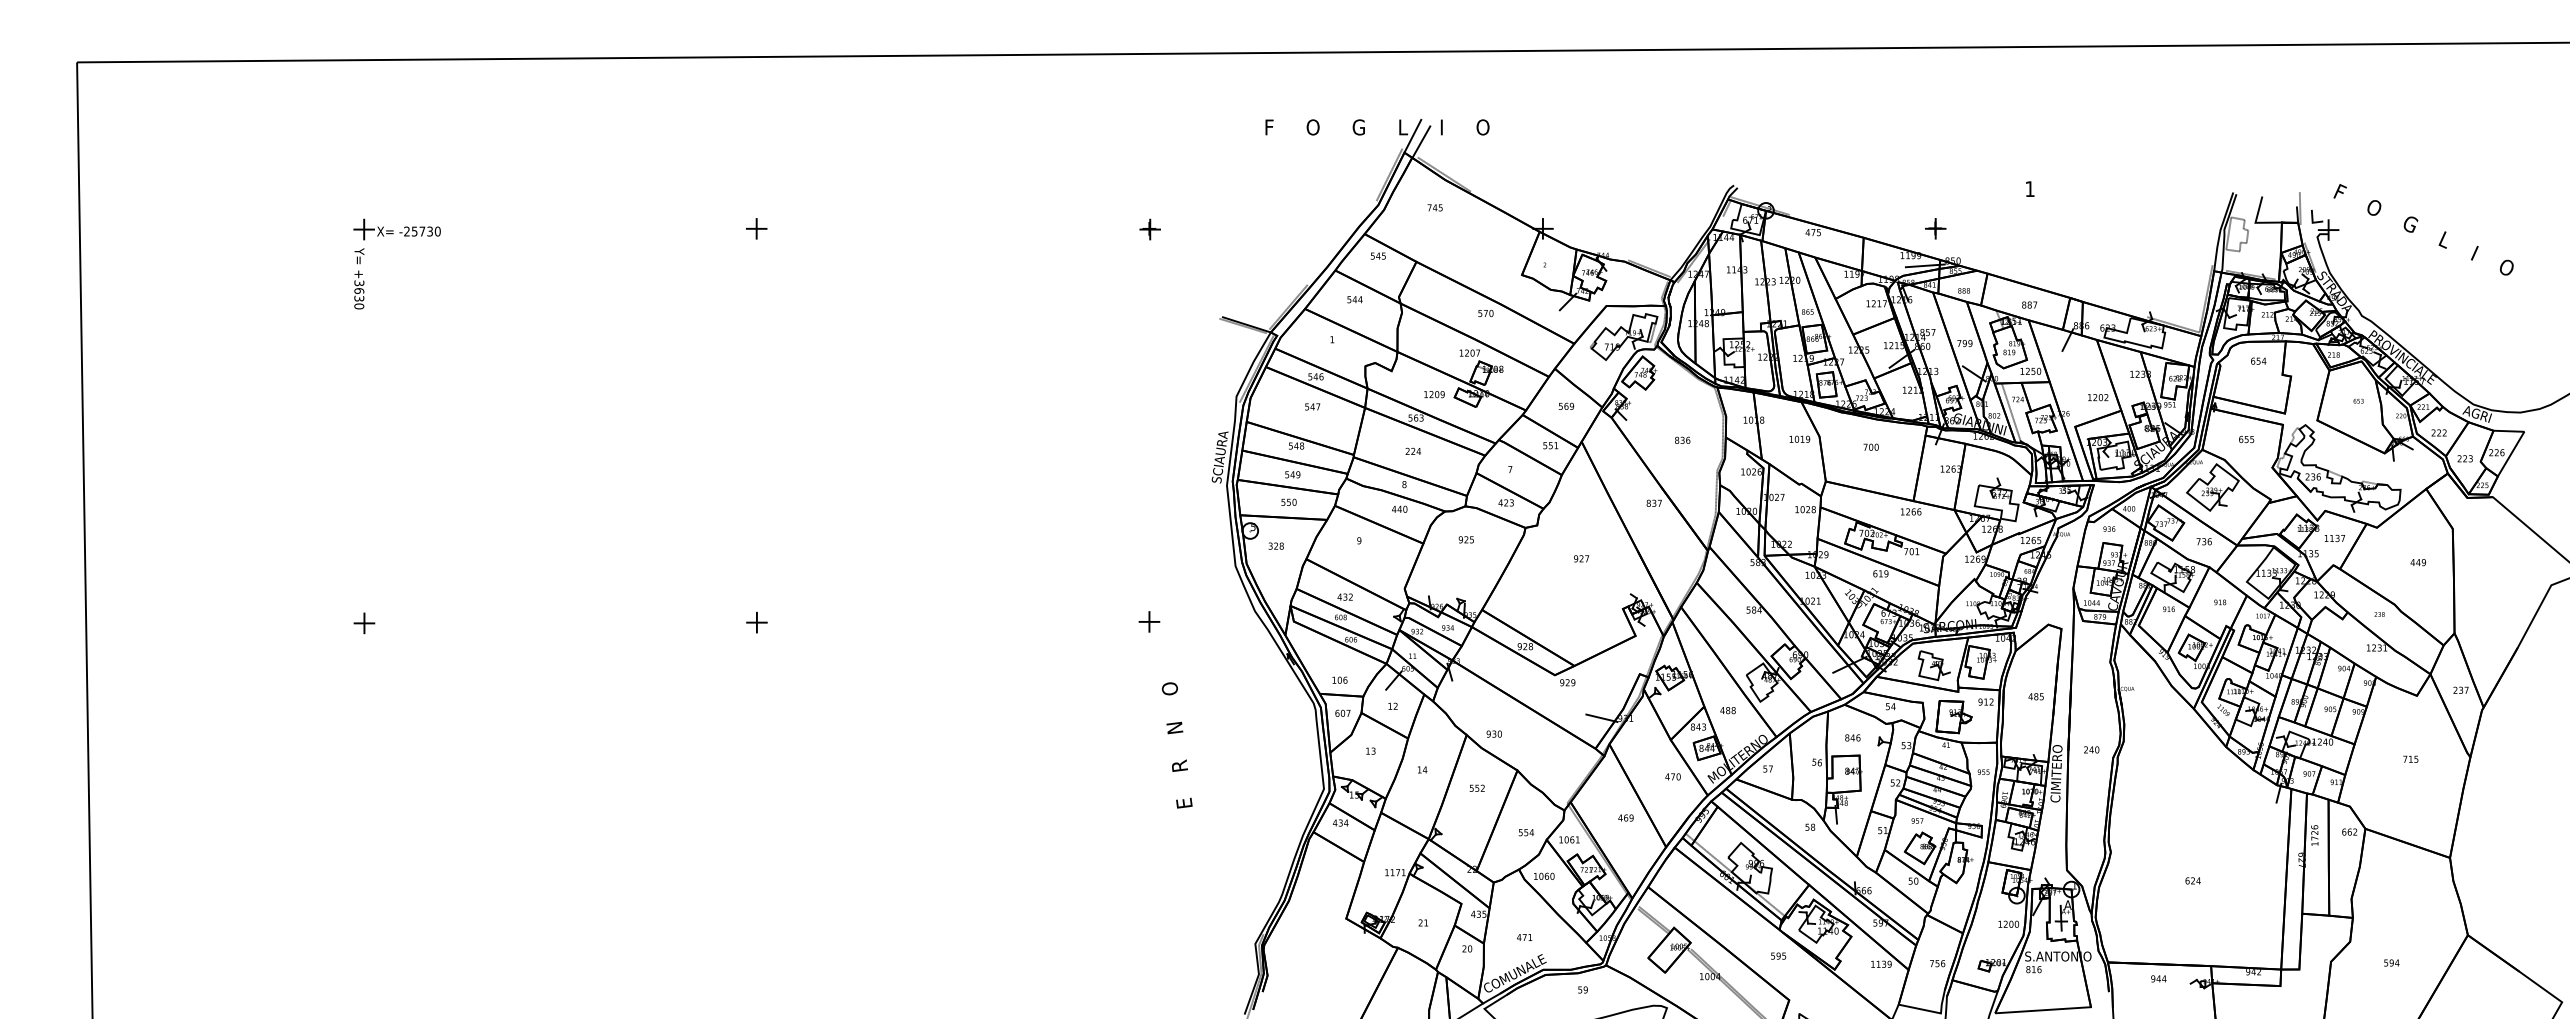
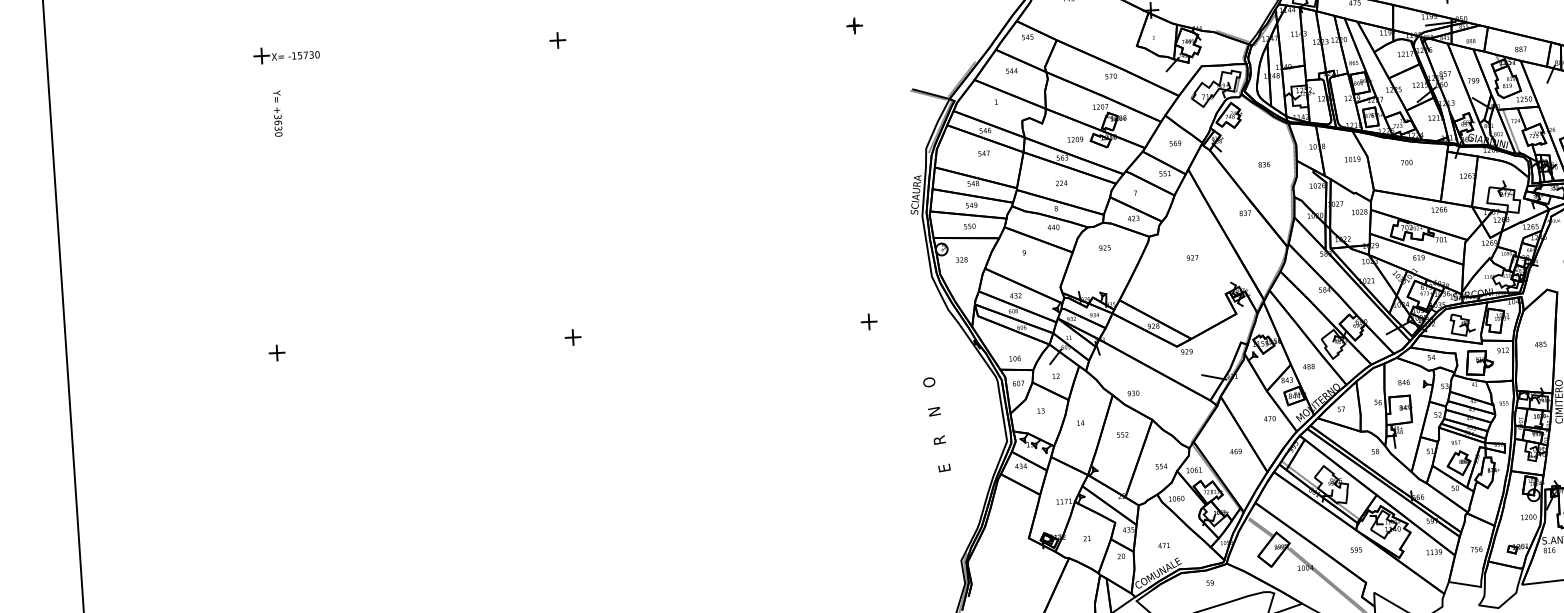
text: (406, 231) -> (293, 55), -25730 -> -15730
text: (359, 278) -> (277, 113), moved
text: (1176, 745) -> (936, 424), moved

